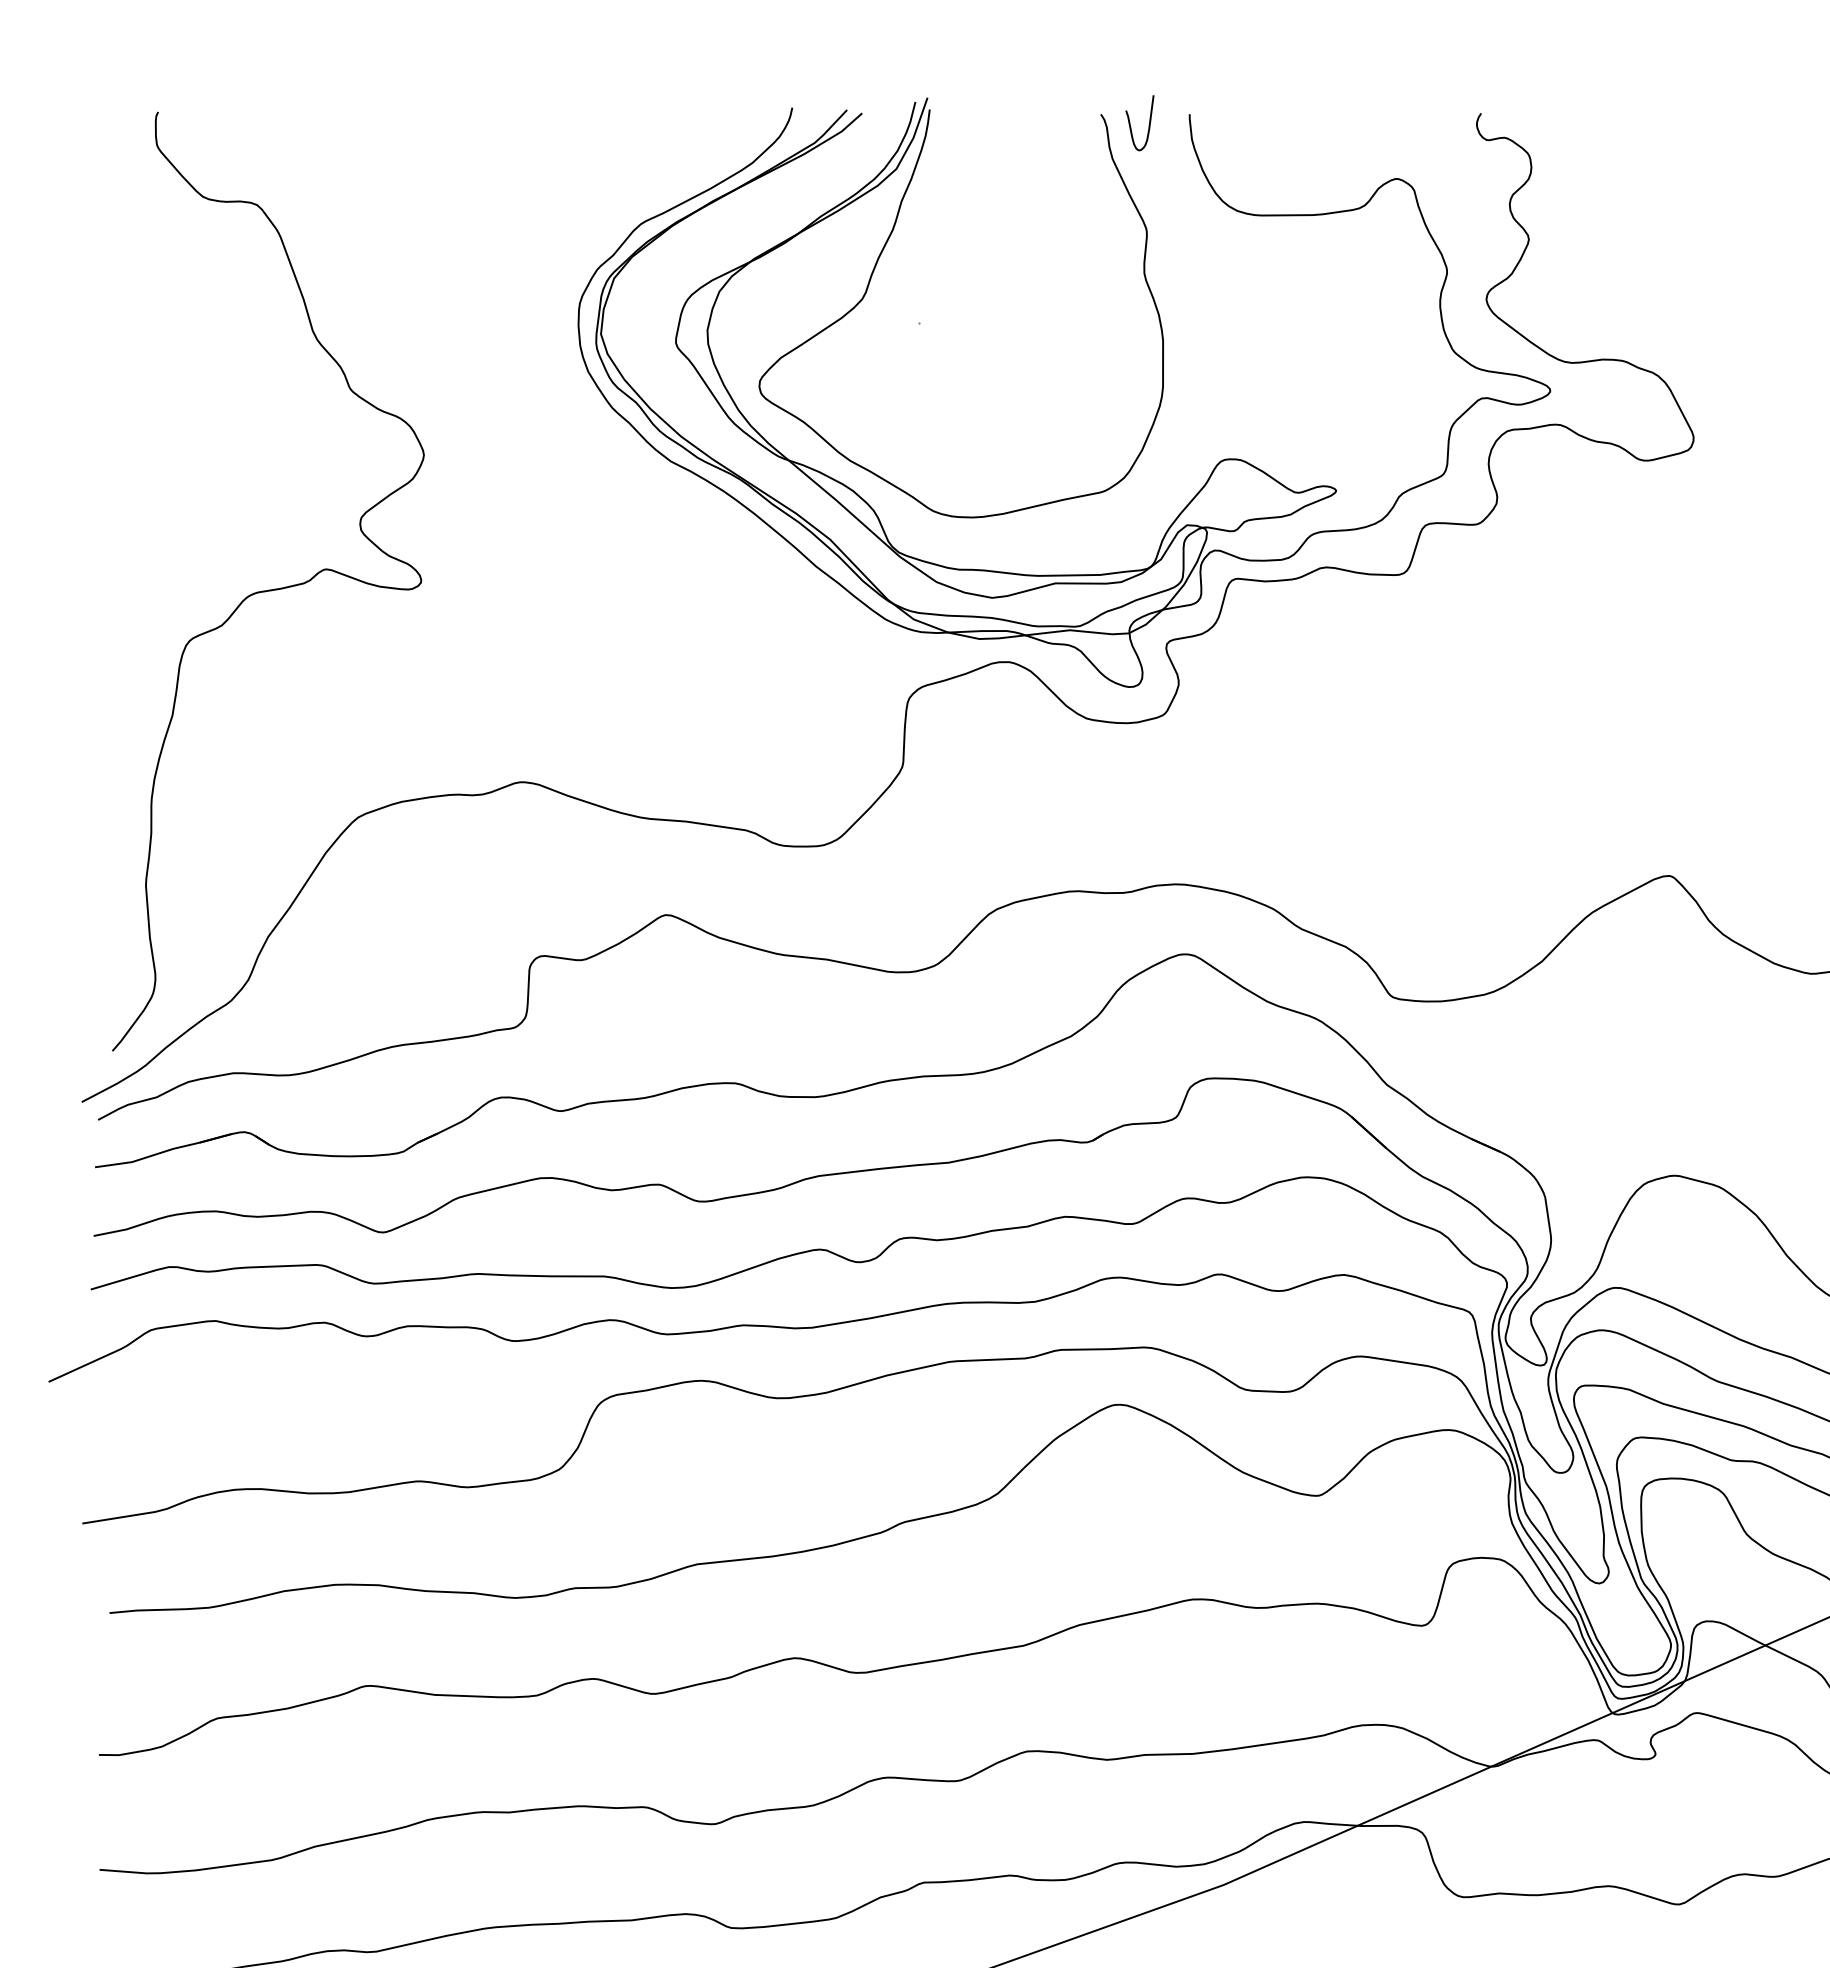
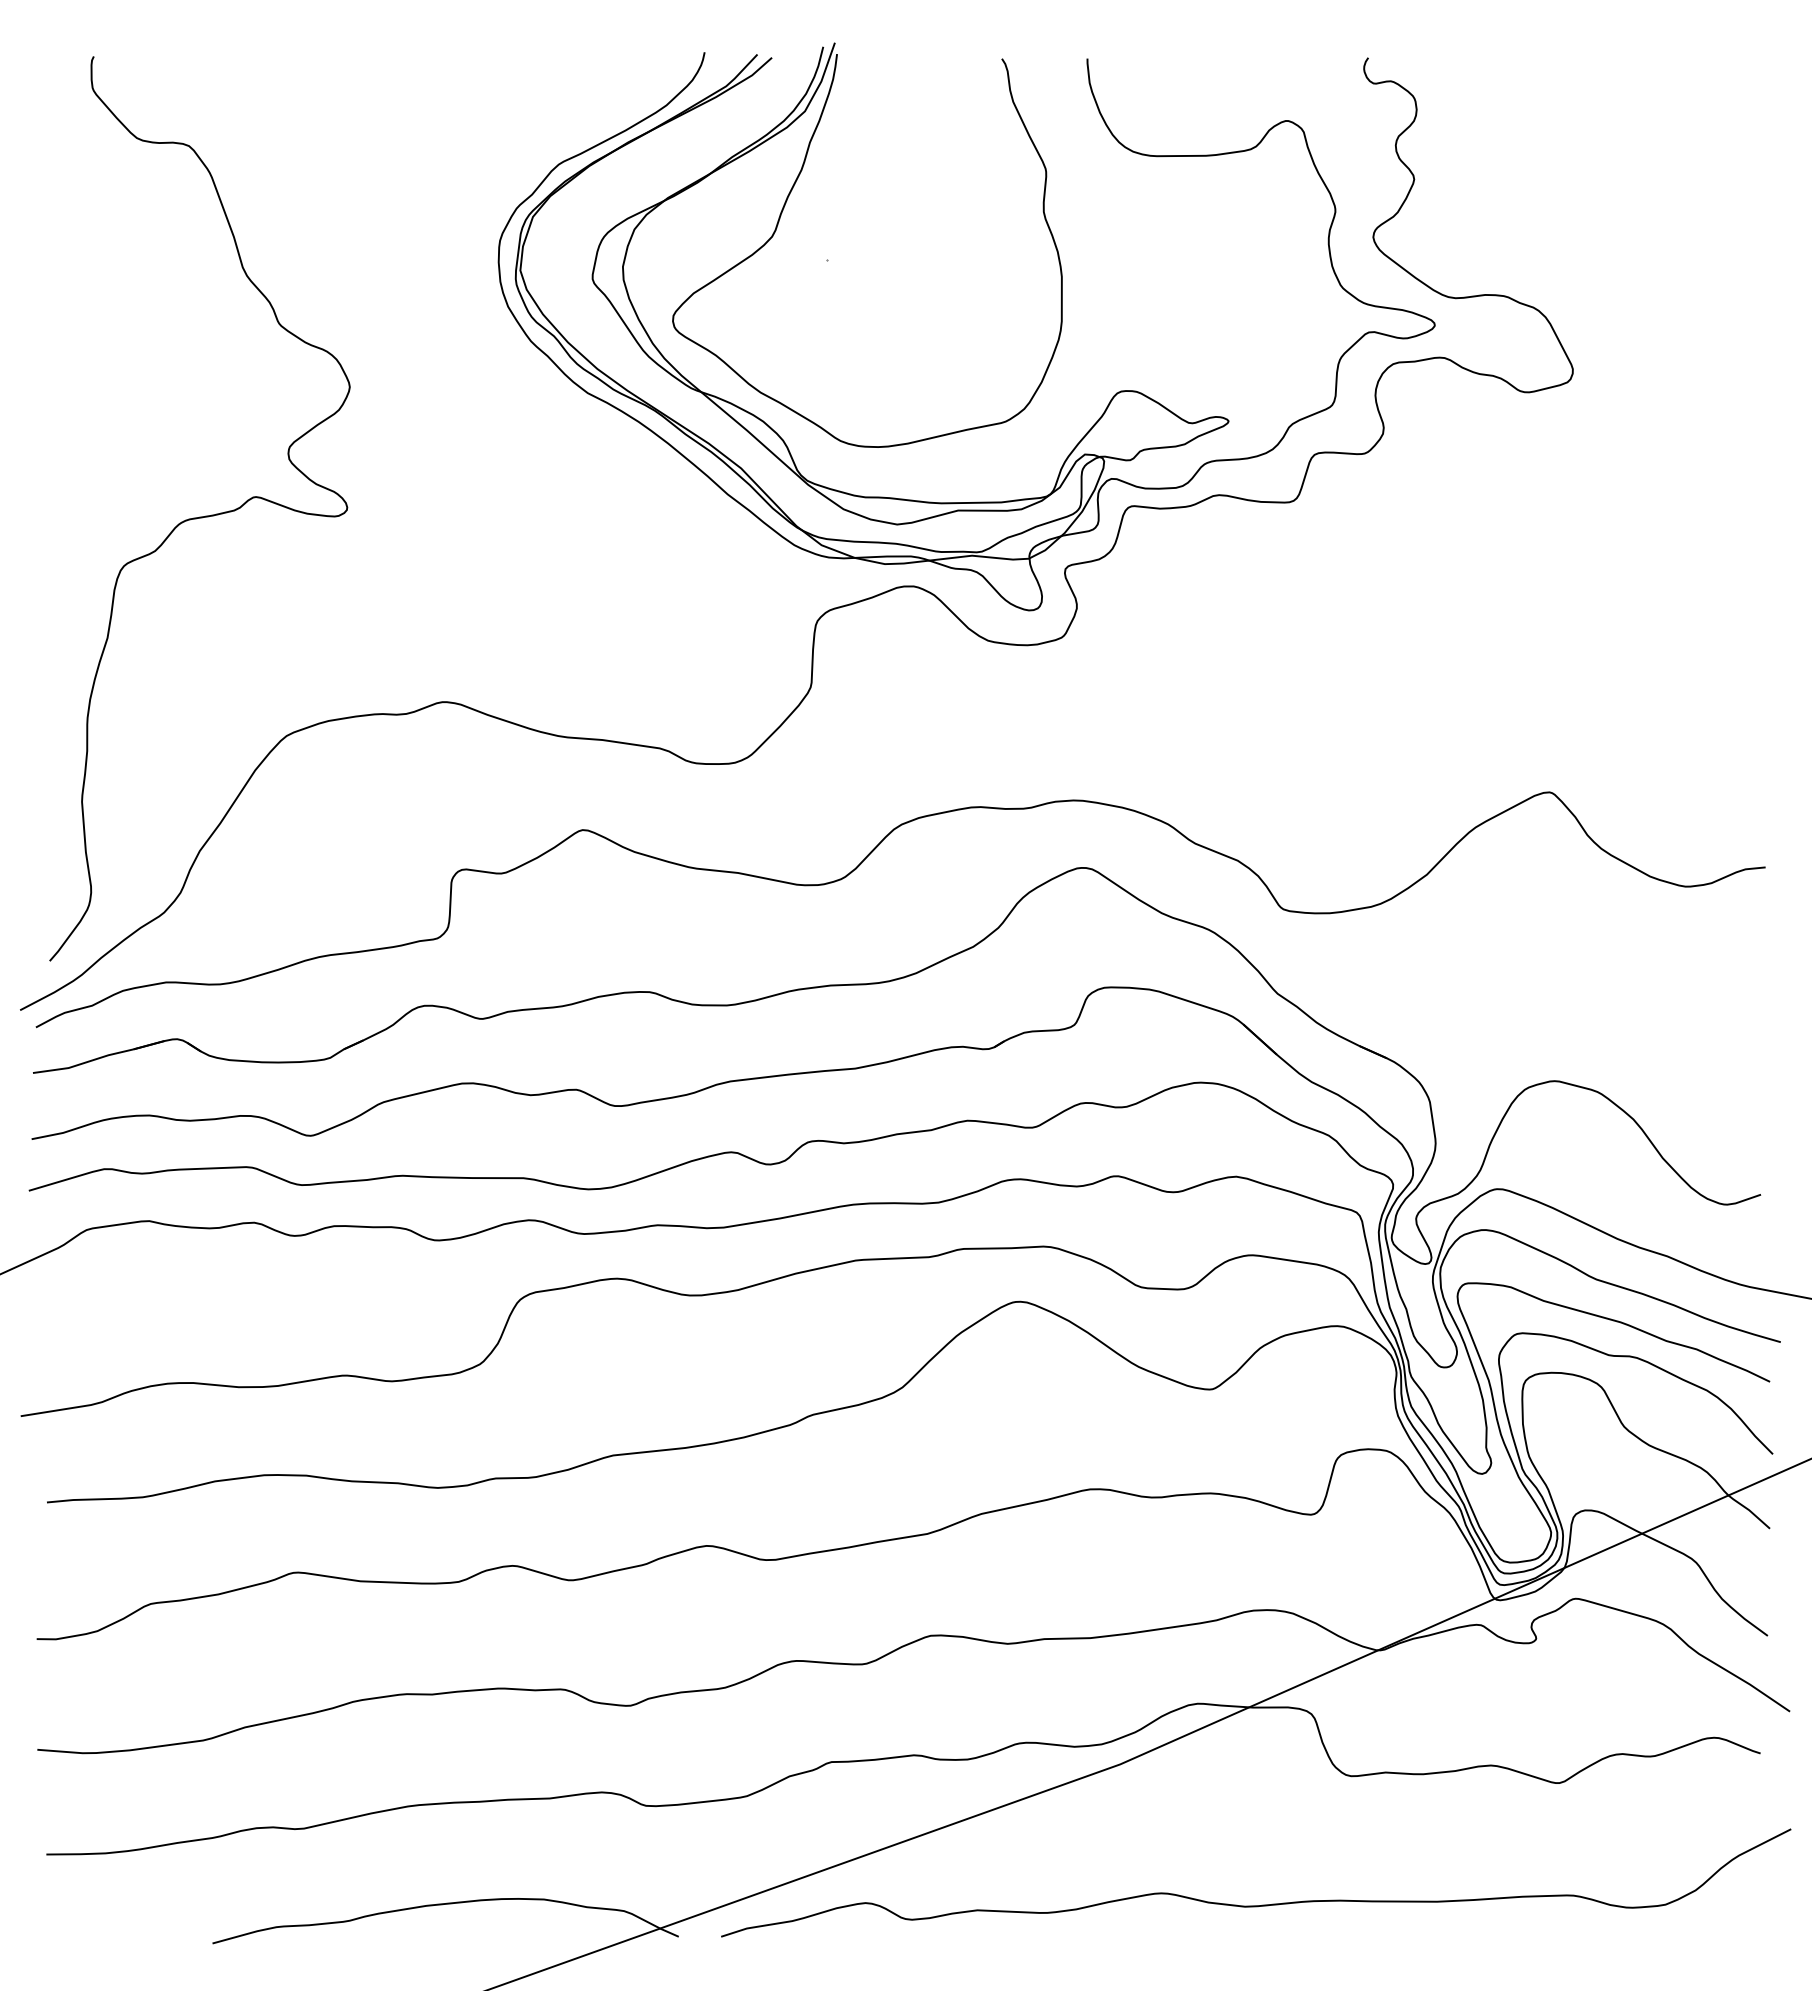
curve: (1148, 126) -> (1047, 70), removed

